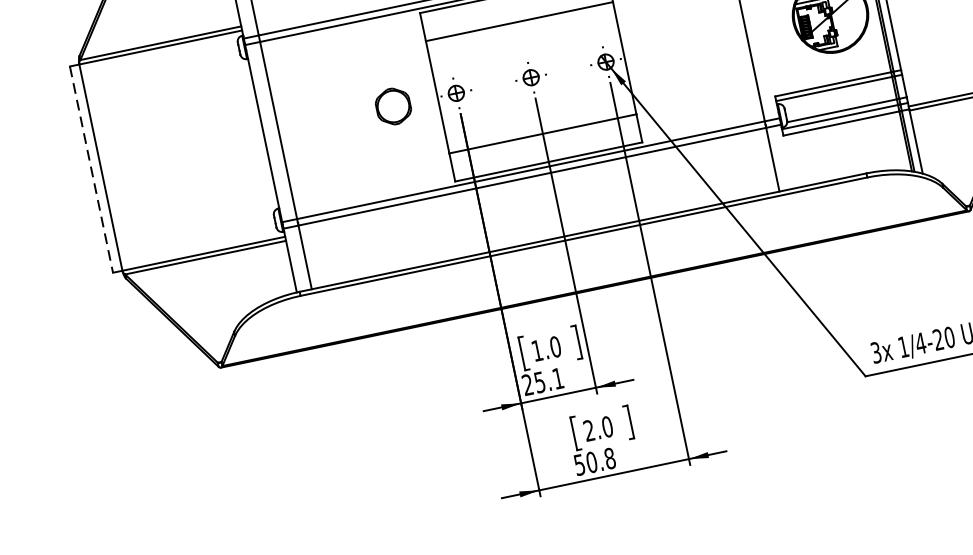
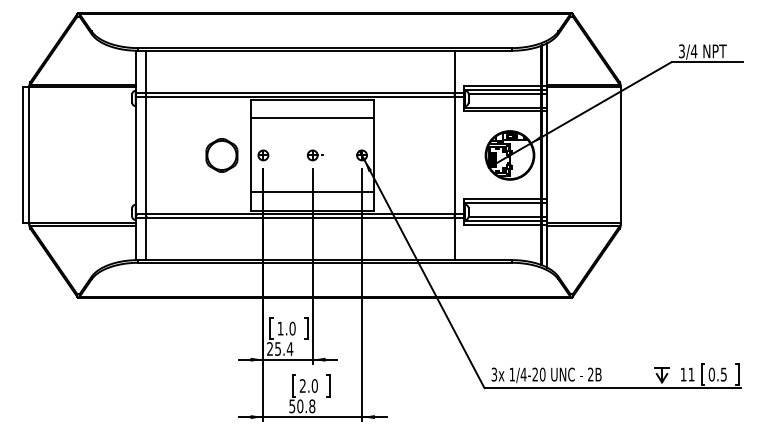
part: (392, 106) -> (221, 155), size x1.43
line: (90, 169) -> (22, 155), dashed -> solid
text: (557, 378) -> (289, 348), 25.1 -> 25.4

